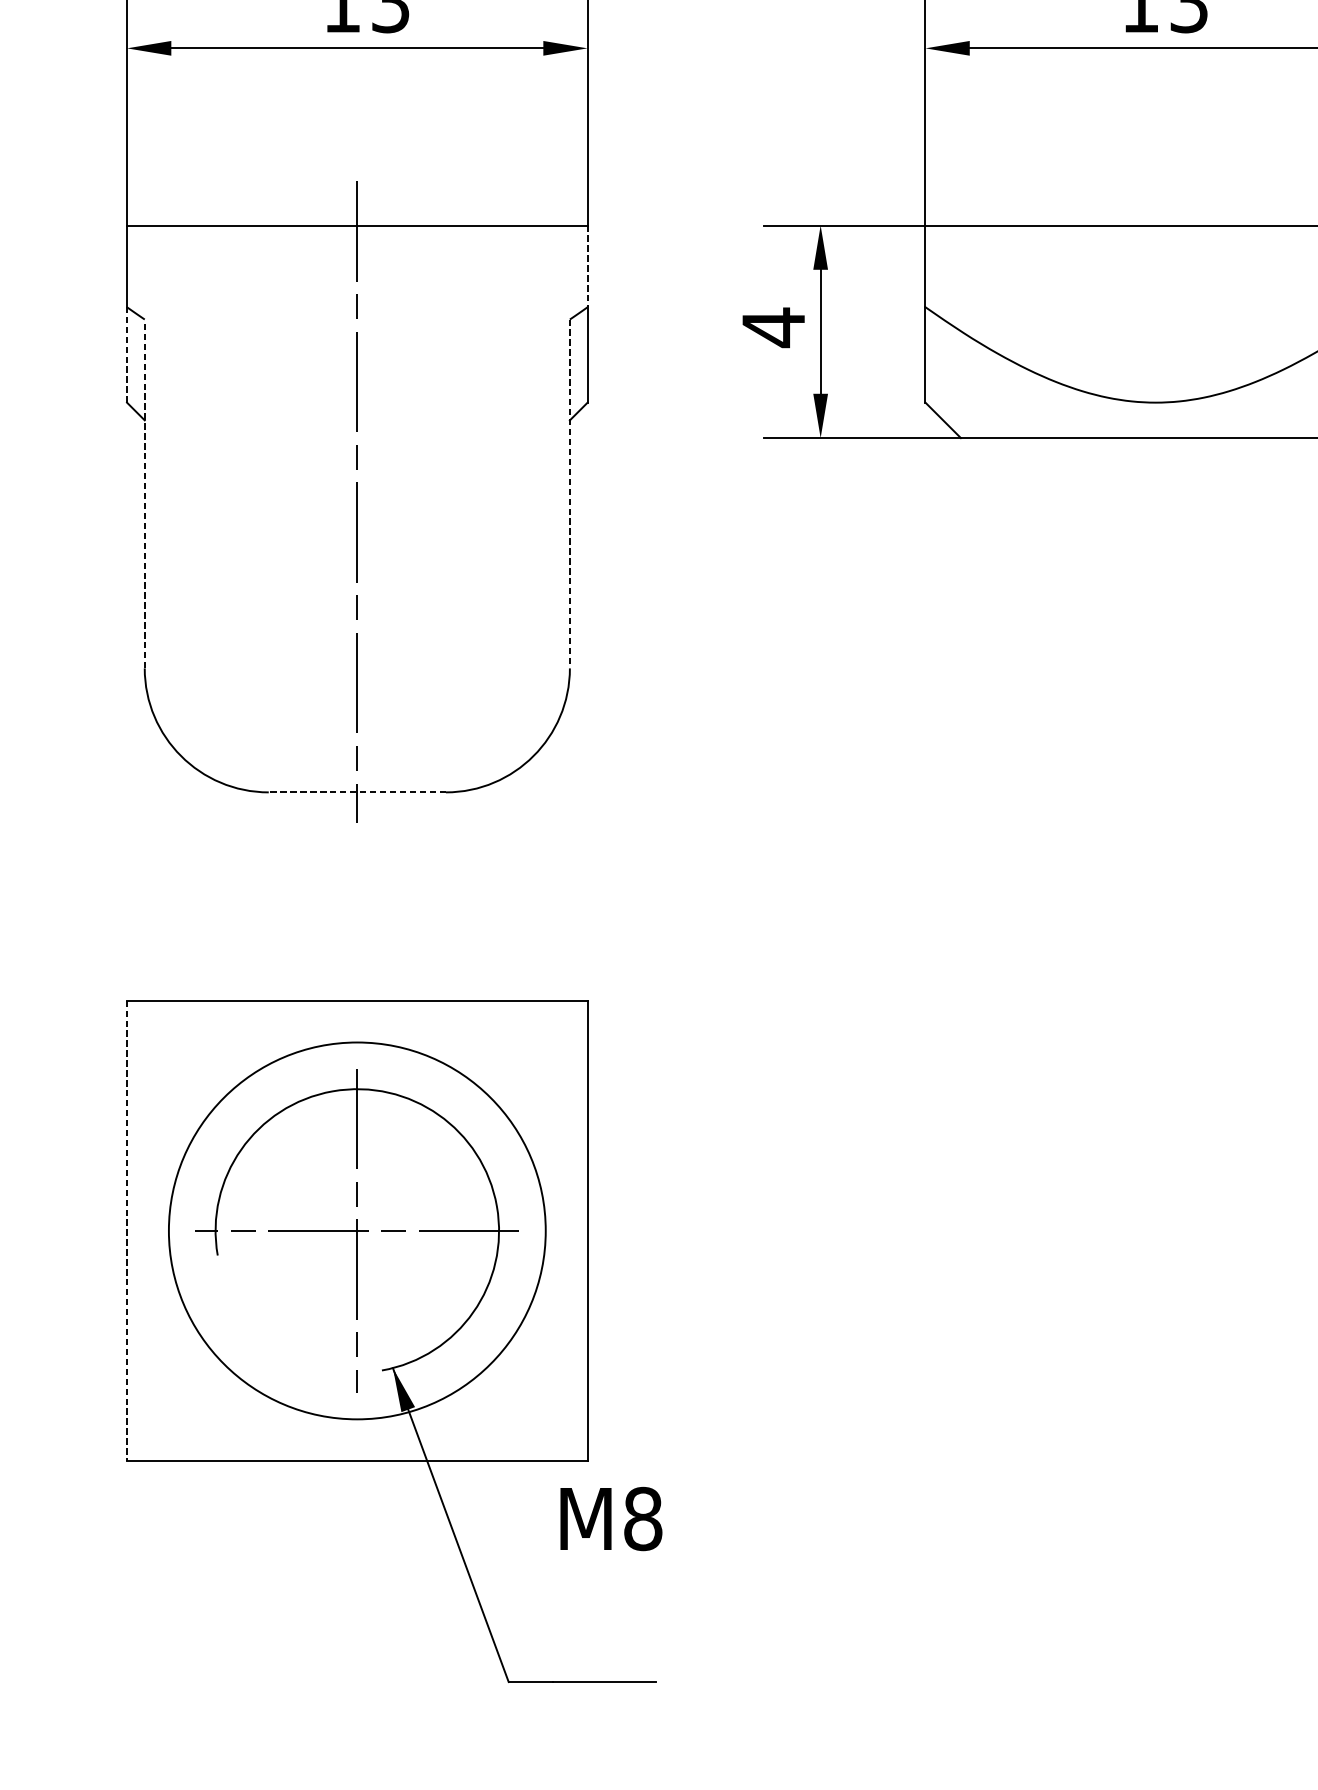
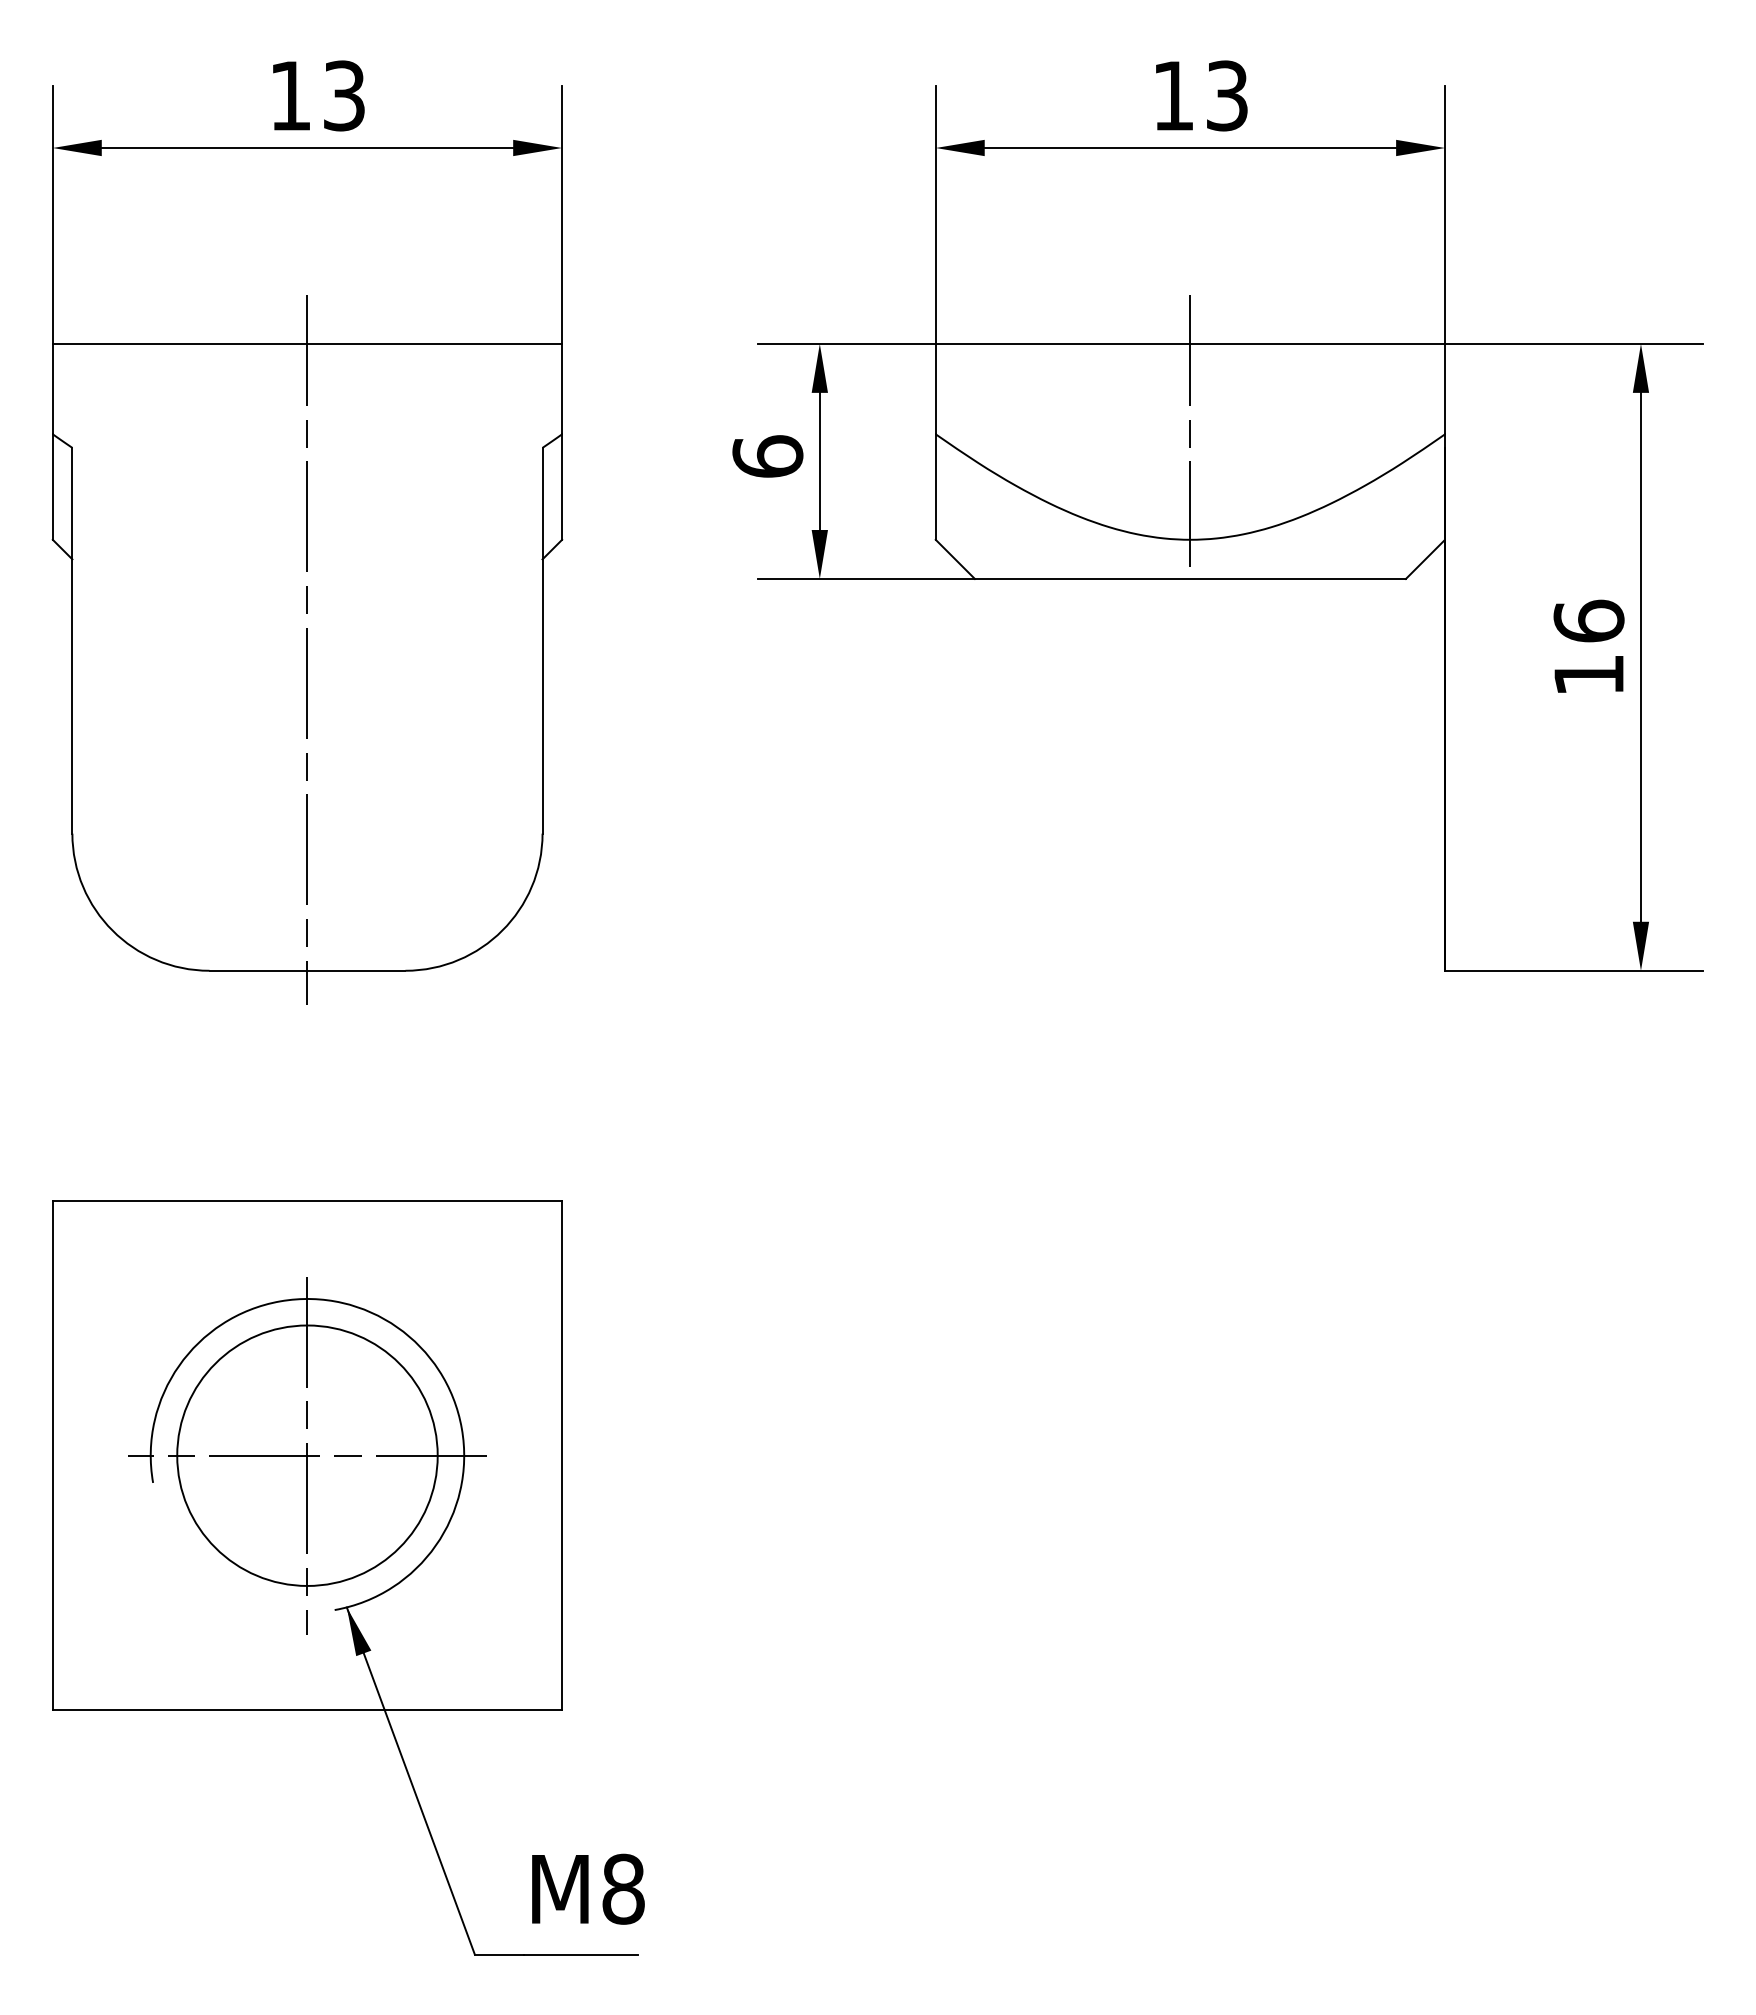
line: (587, 266) -> (562, 389), dashed -> solid
line: (1155, 303) -> (1190, 430), added
text: (773, 327) -> (767, 456), 4 -> 6
line: (126, 355) -> (52, 487), dashed -> solid
line: (144, 493) -> (72, 640), dashed -> solid
line: (569, 493) -> (542, 640), dashed -> solid
line: (357, 792) -> (307, 970), dashed -> solid
line: (126, 1230) -> (52, 1455), dashed -> solid
circle: (357, 1230) -> (307, 1455), size x0.62
text: (611, 1518) -> (588, 1888), moved

